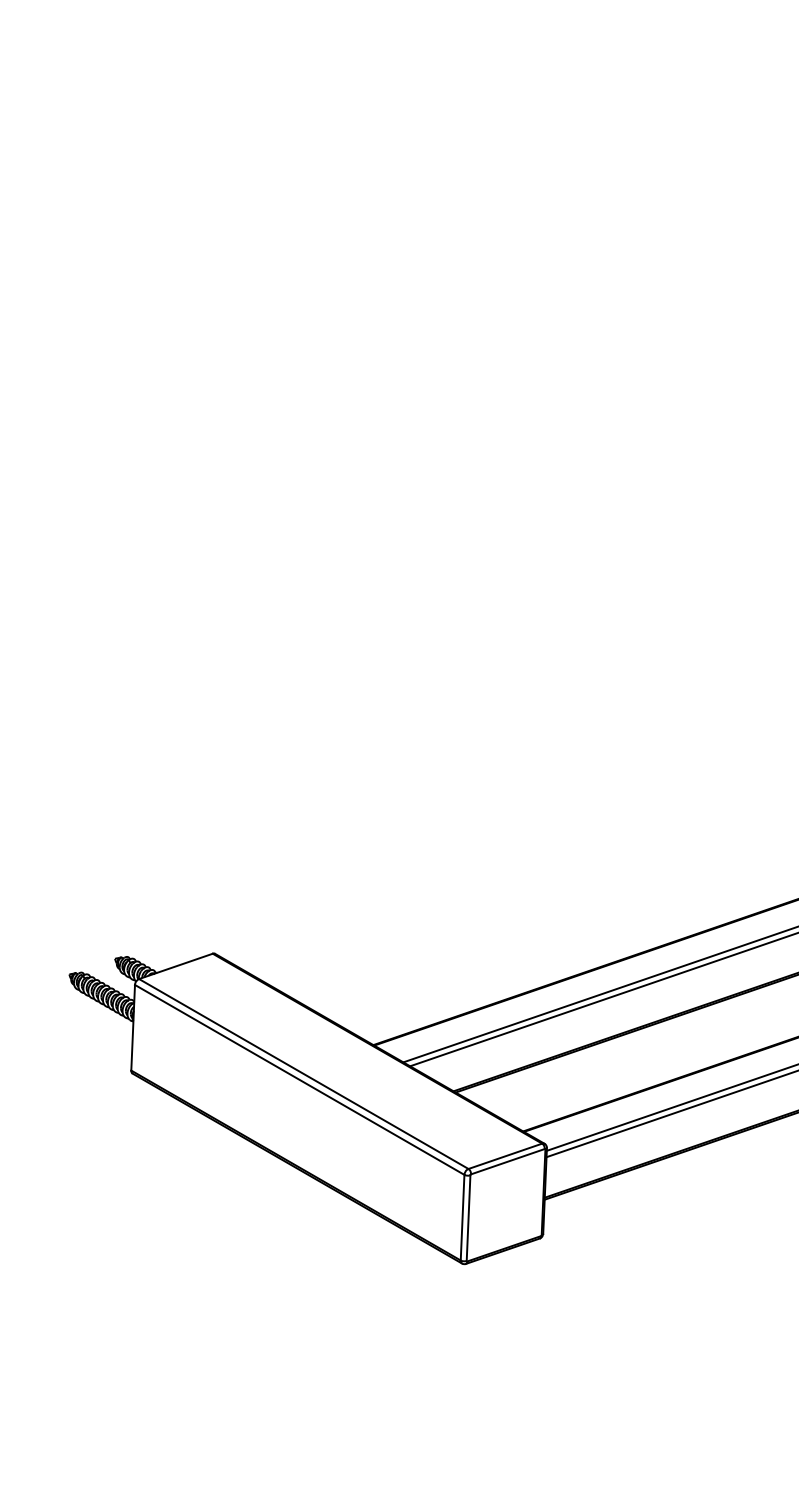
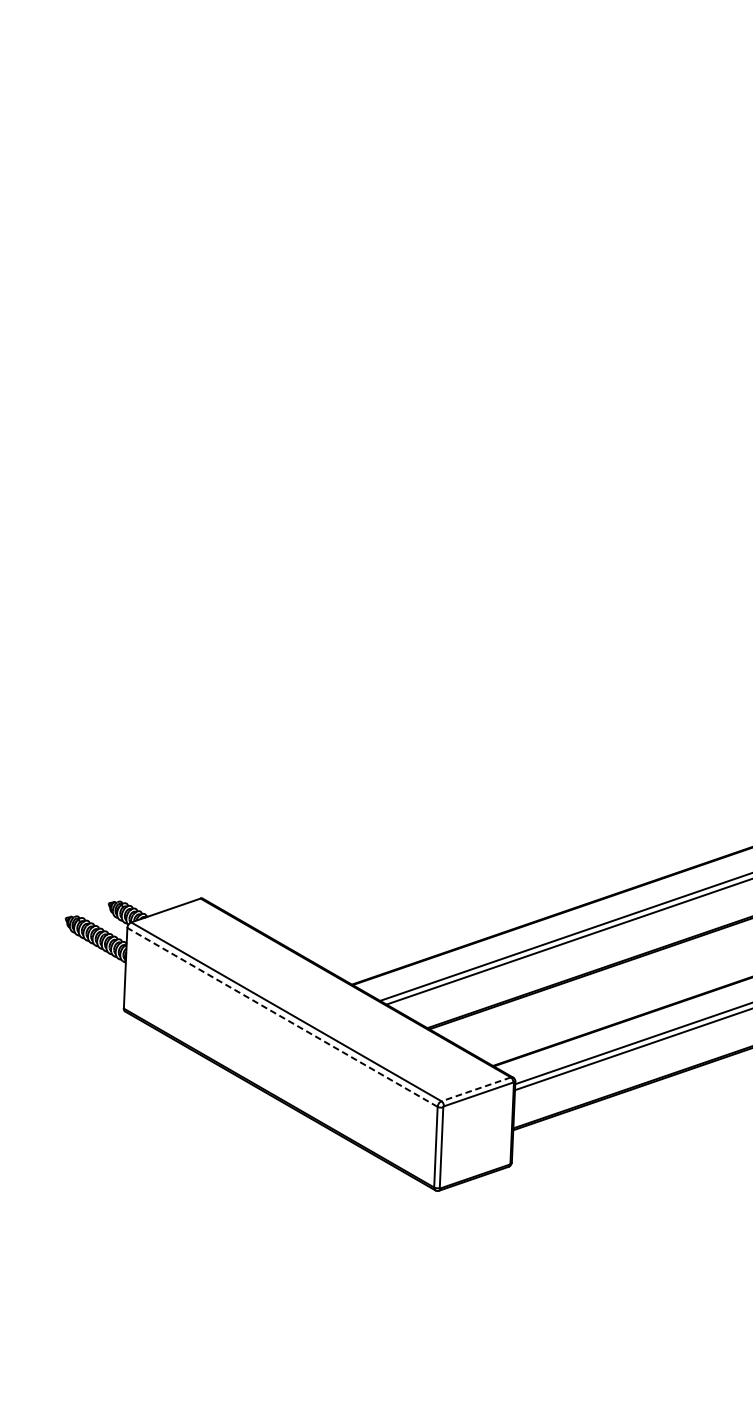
line: (299, 1079) -> (282, 1017), solid -> dashed
line: (505, 1156) -> (476, 1089), solid -> dashed

